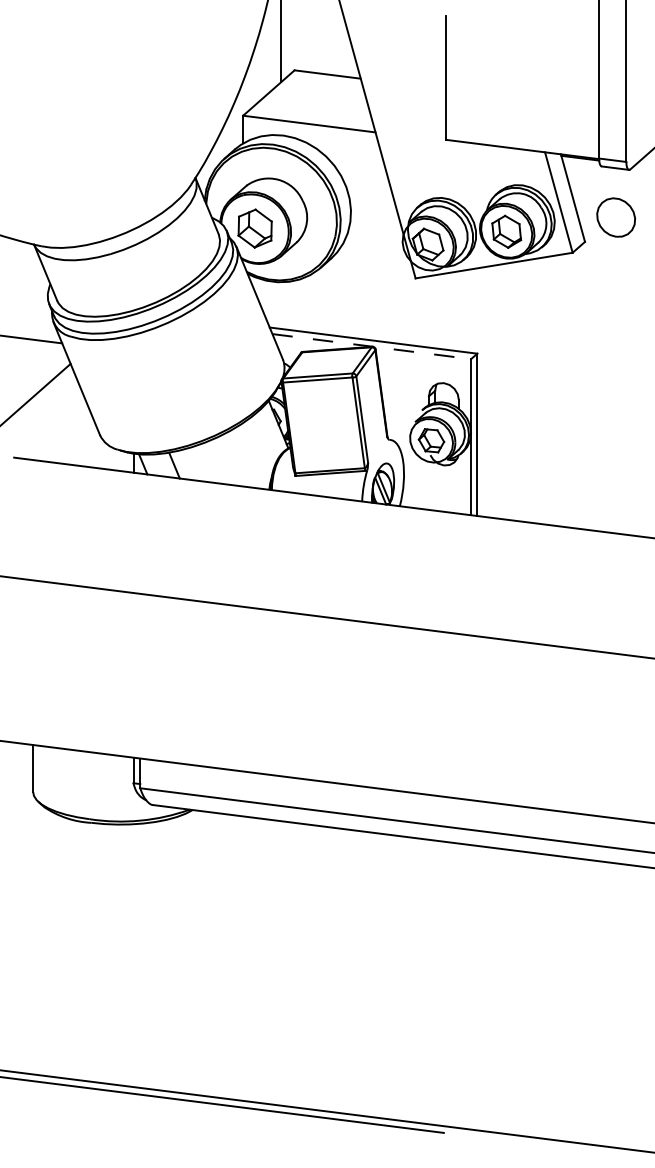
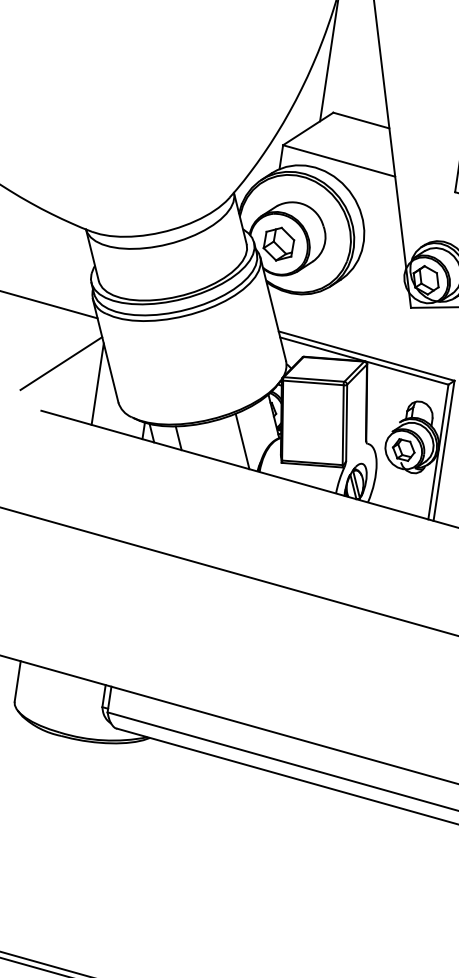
line: (372, 346) -> (364, 361), dashed -> solid
line: (73, 417) -> (97, 383), added
line: (246, 458) -> (241, 441), added

